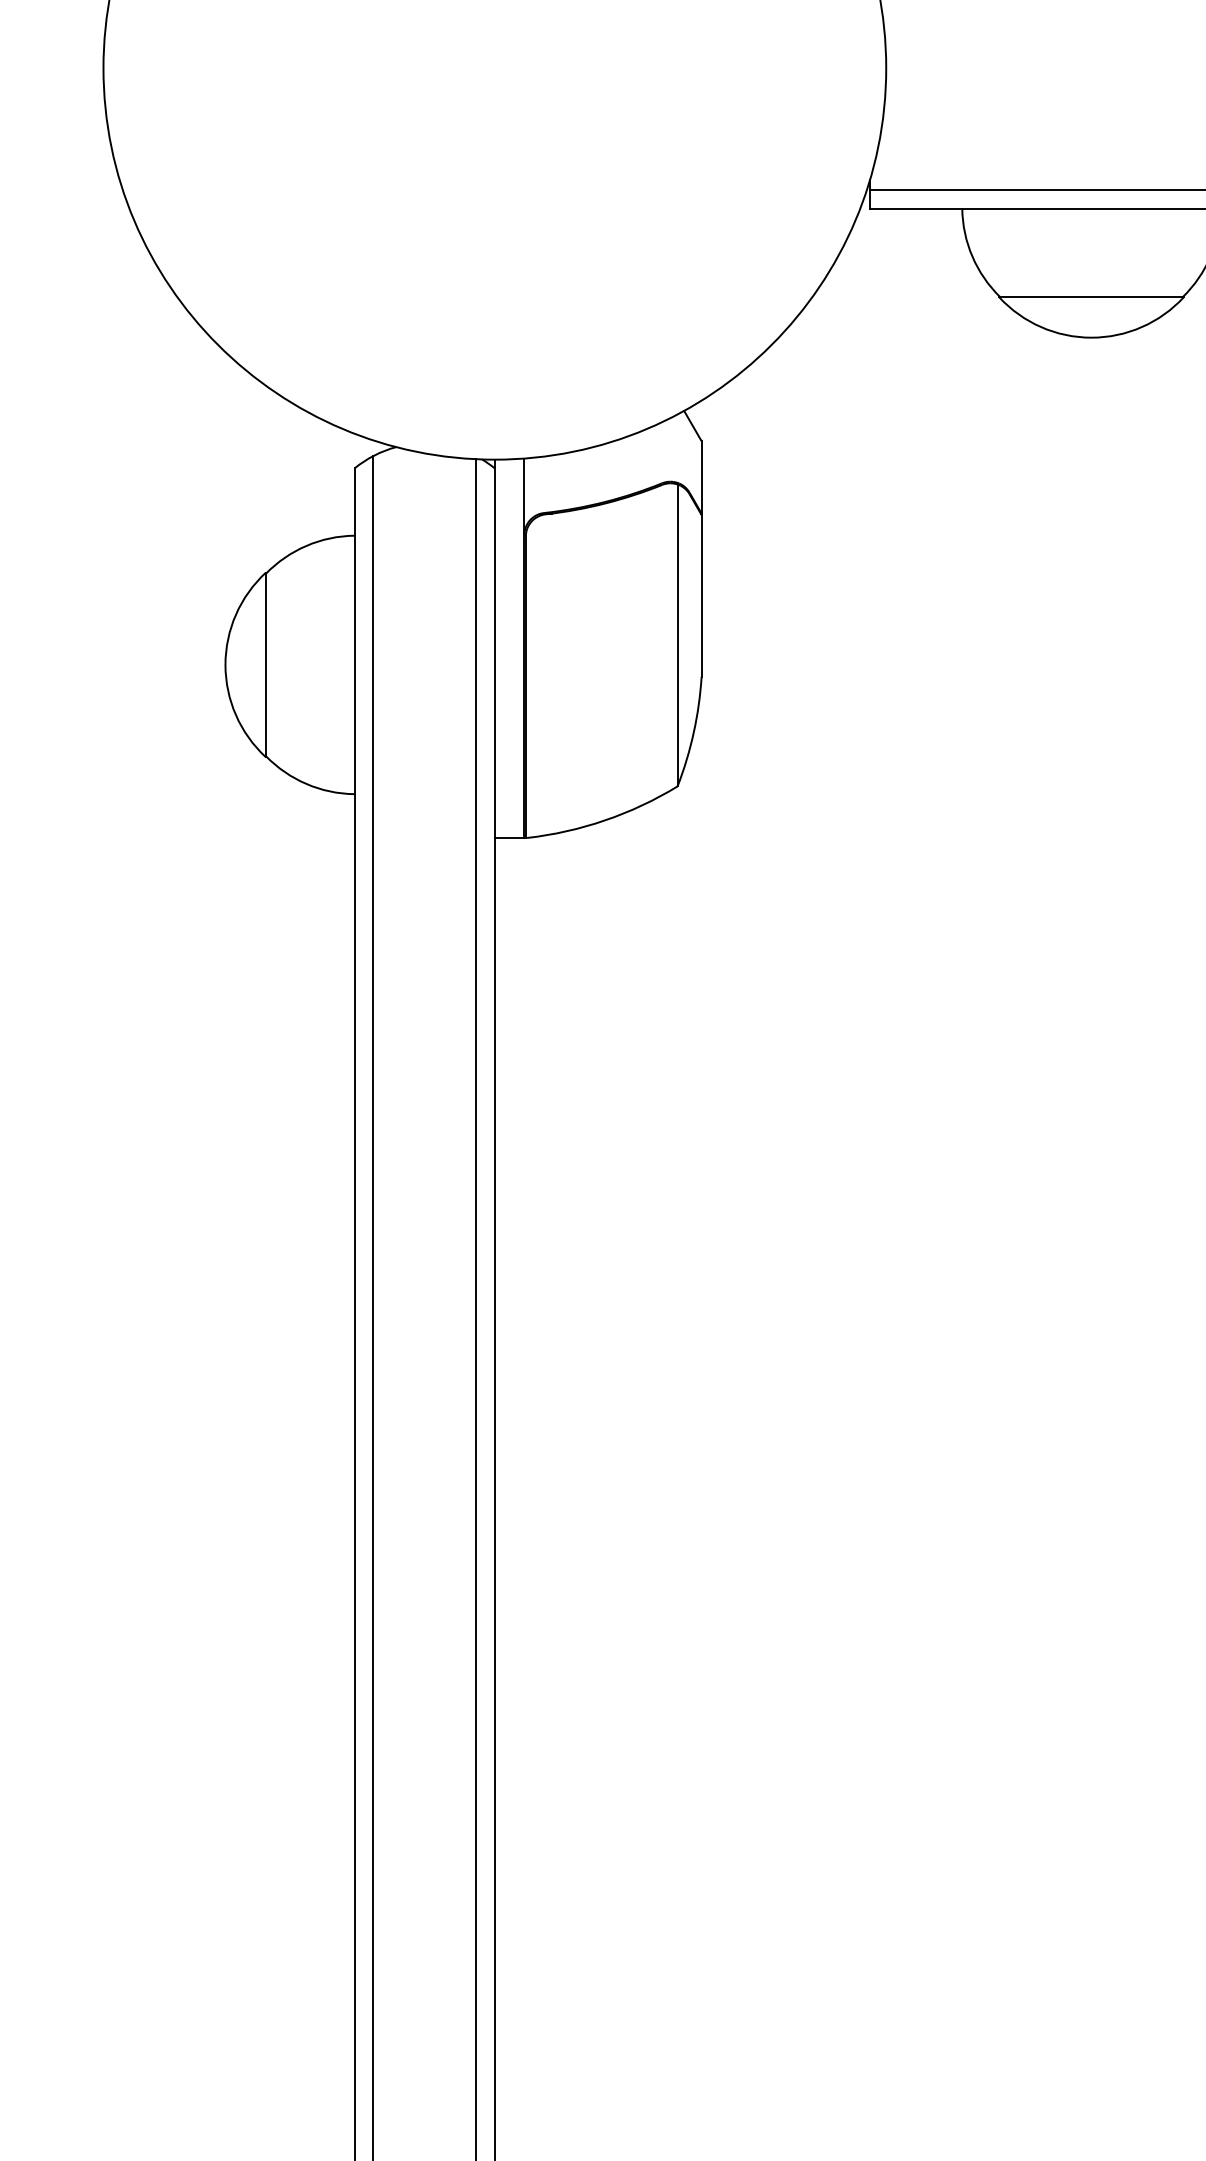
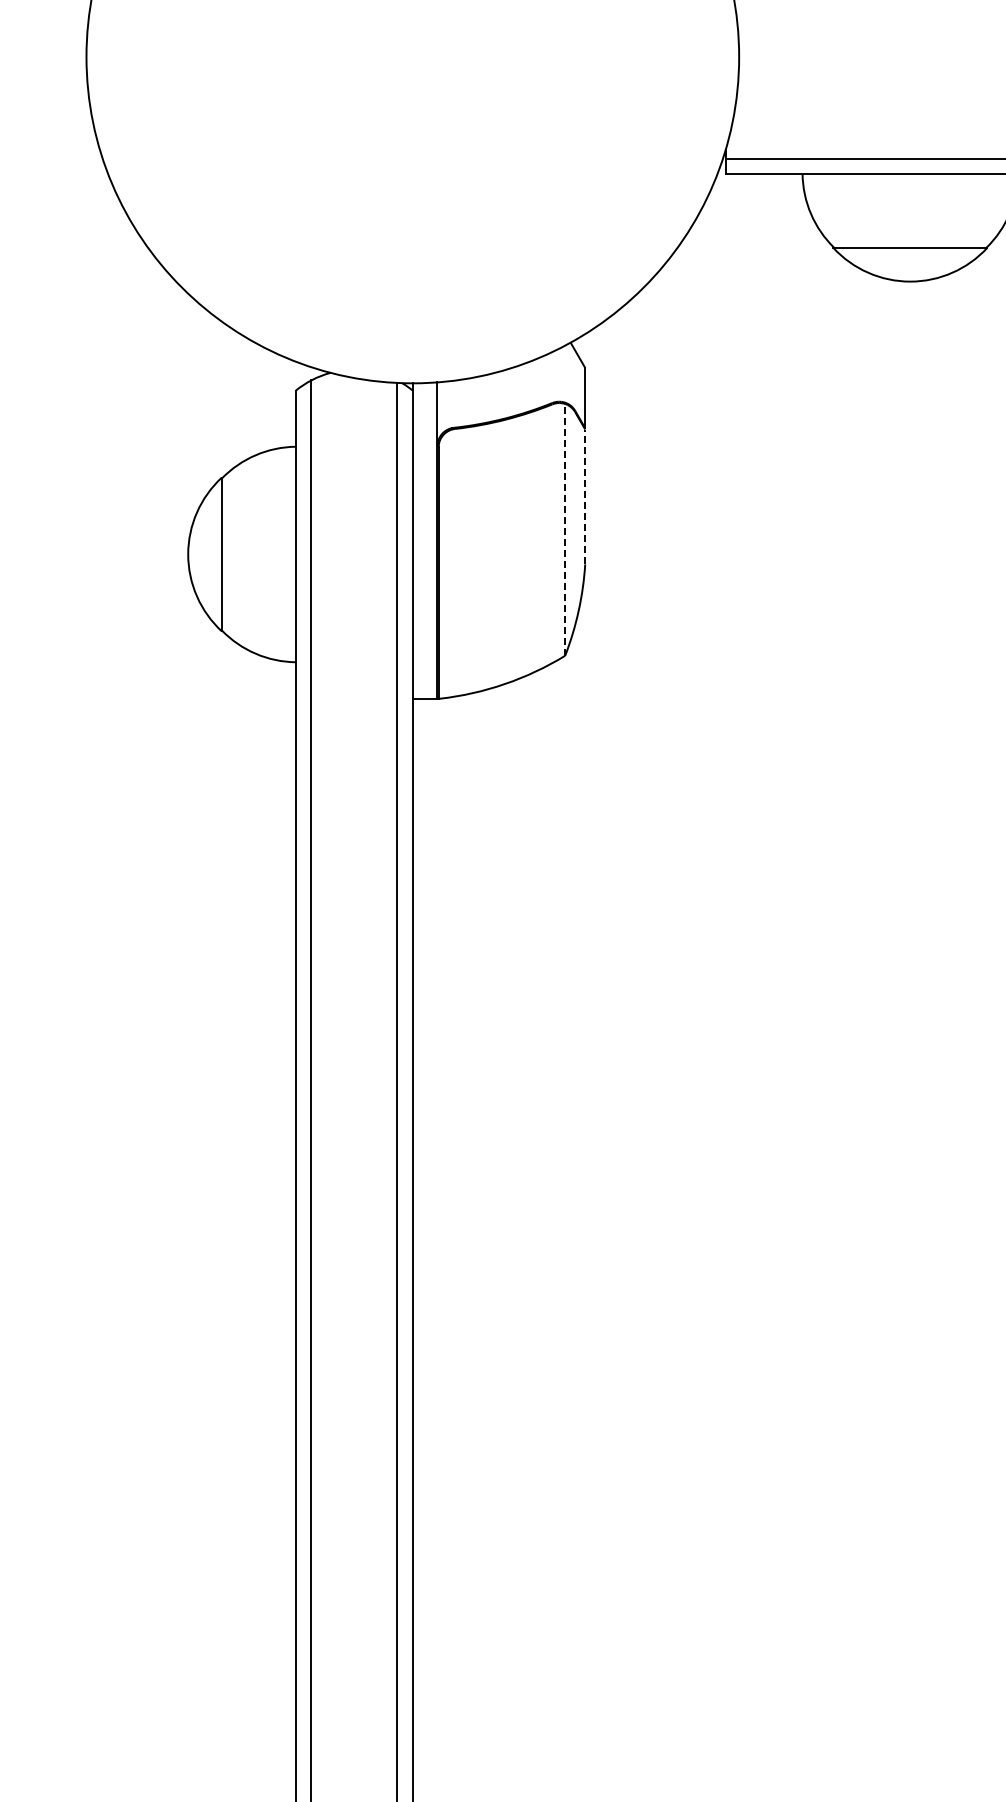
line: (701, 595) -> (585, 496), solid -> dashed
line: (677, 634) -> (565, 529), solid -> dashed

